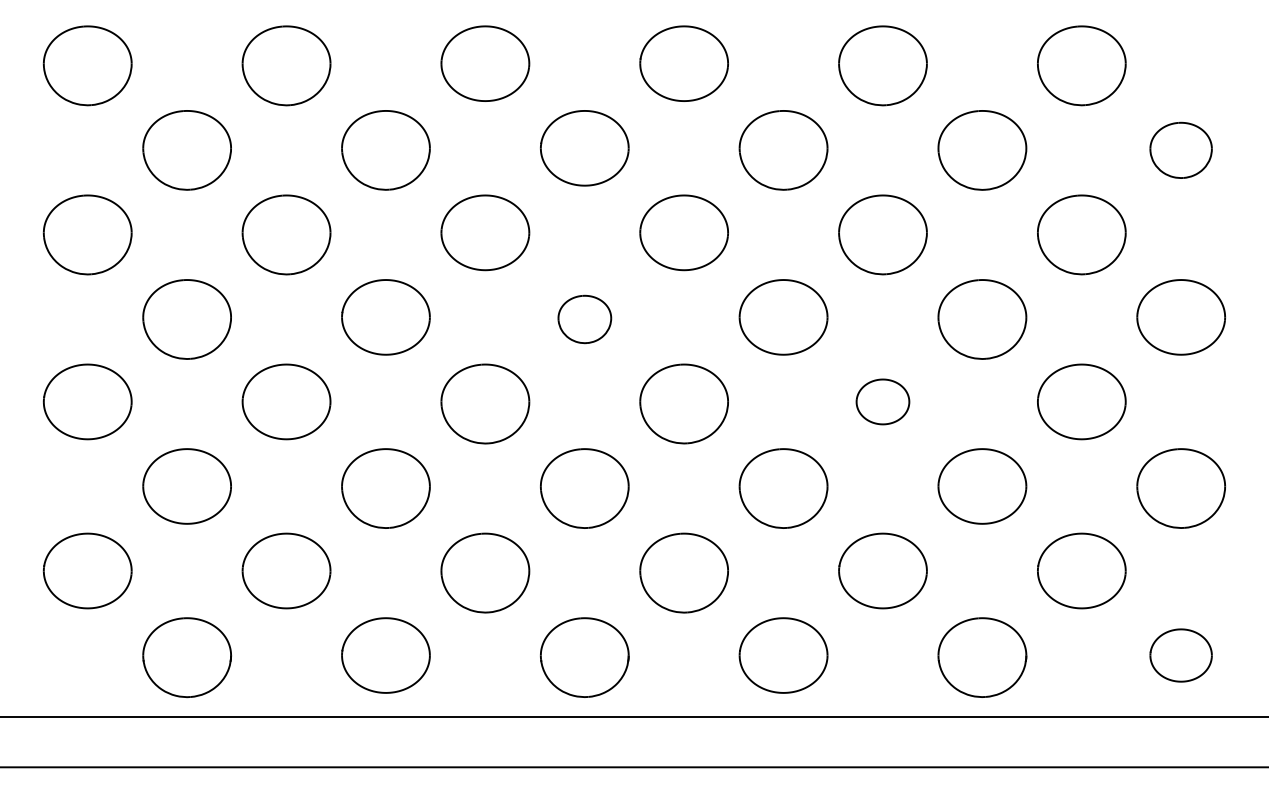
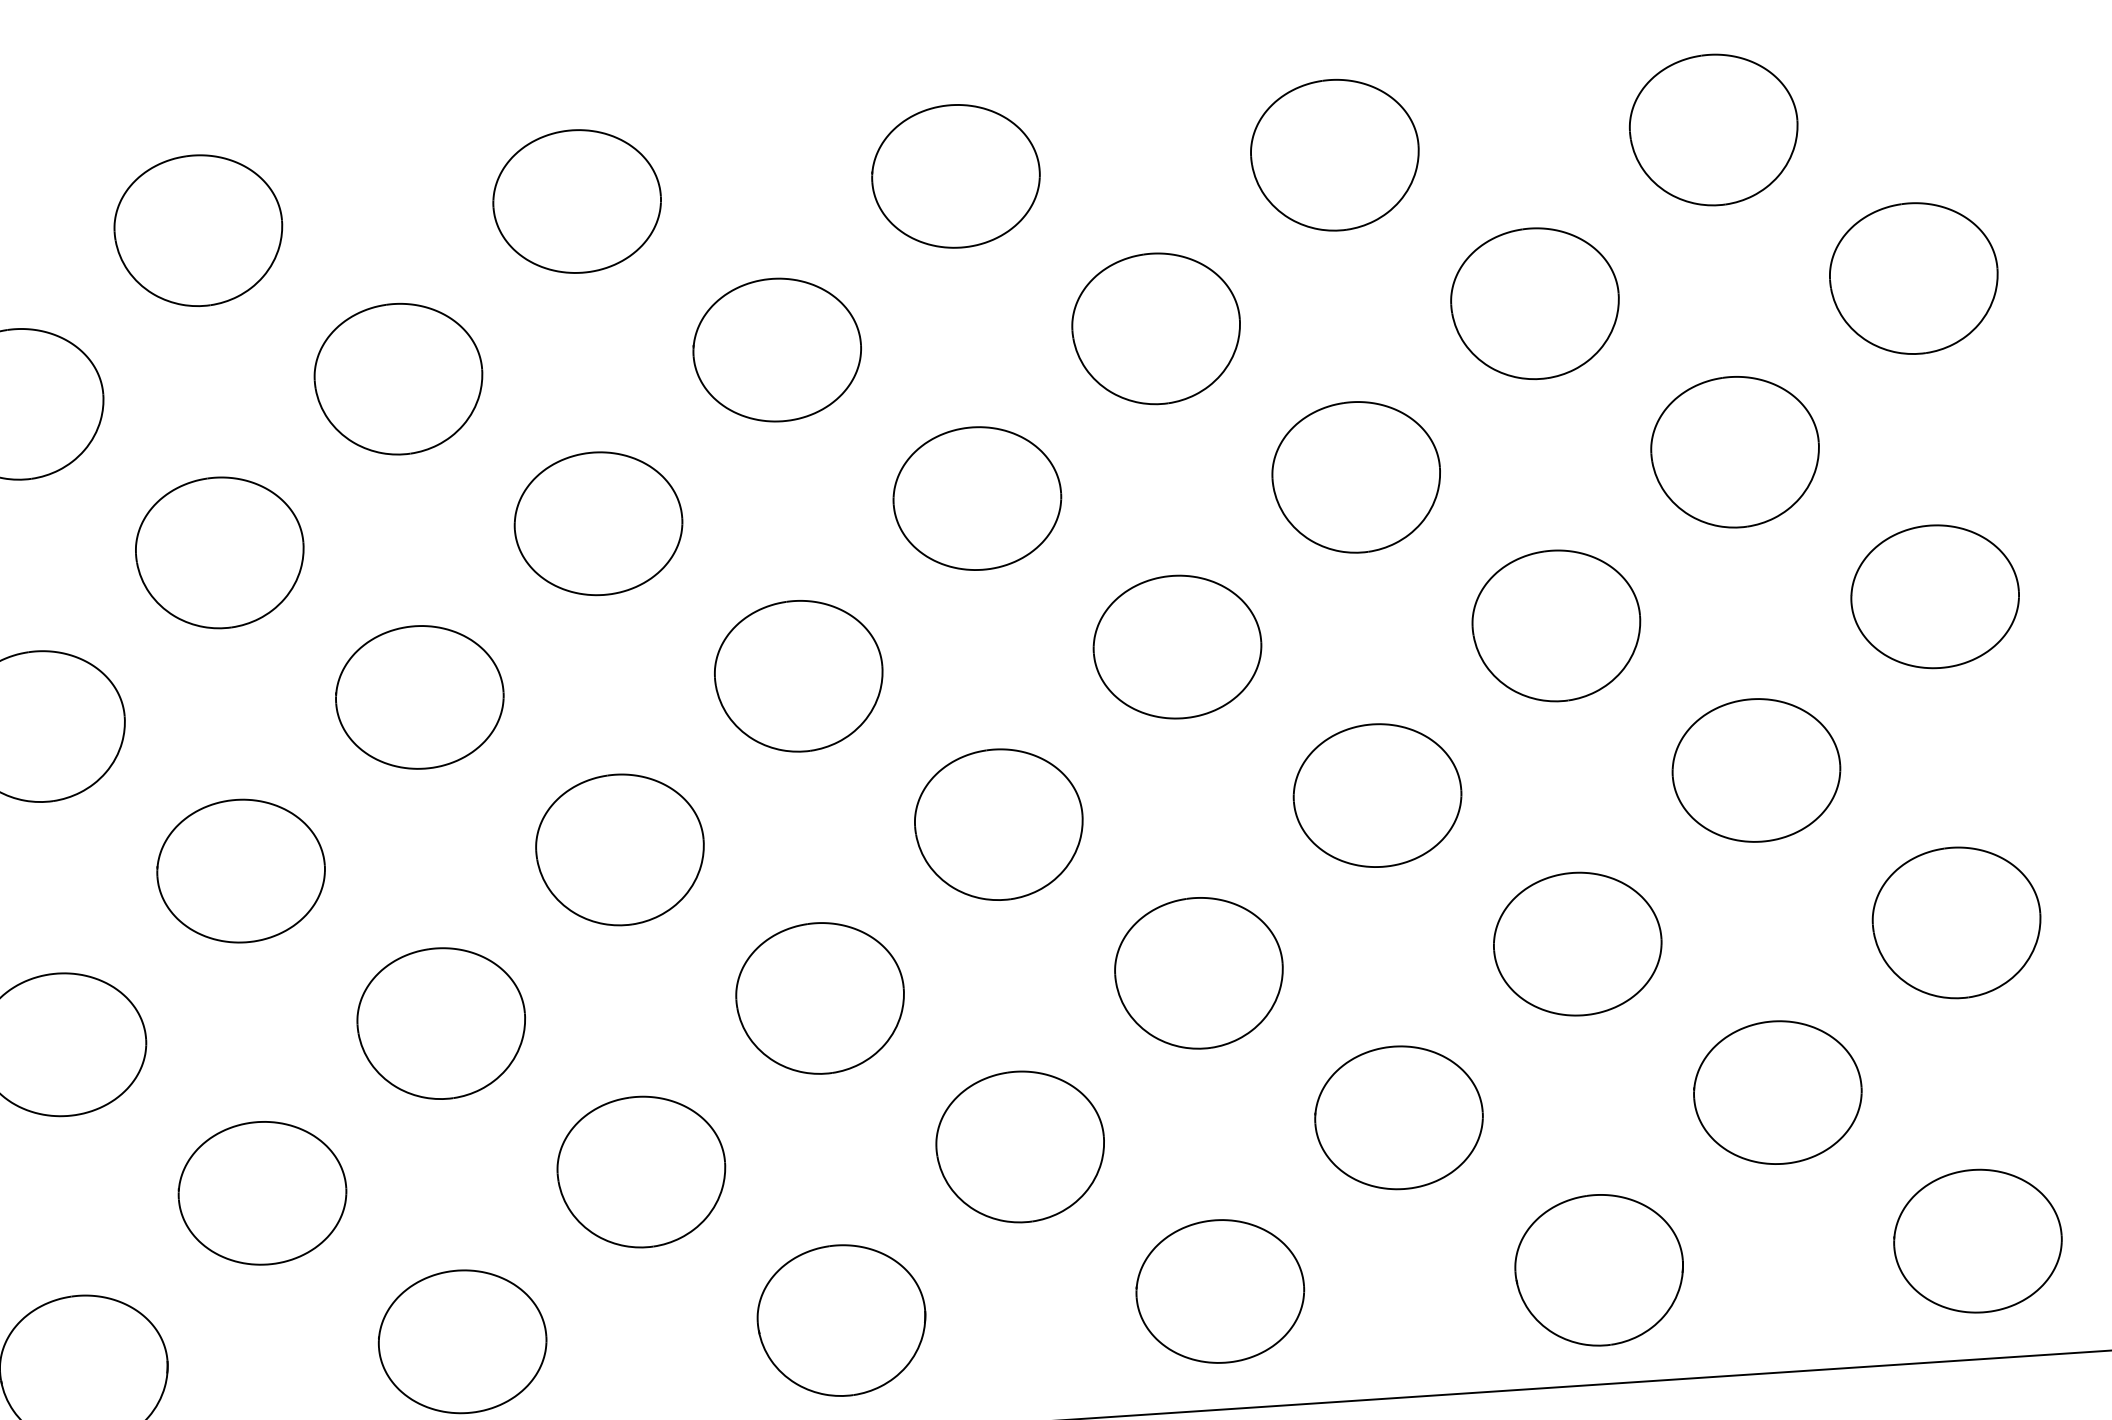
part: (1180, 150) -> (1912, 278), size x1.43
part: (584, 319) -> (798, 676), size x1.67
part: (882, 401) -> (1376, 794), size x1.67
part: (1180, 655) -> (1976, 1241), size x1.43

